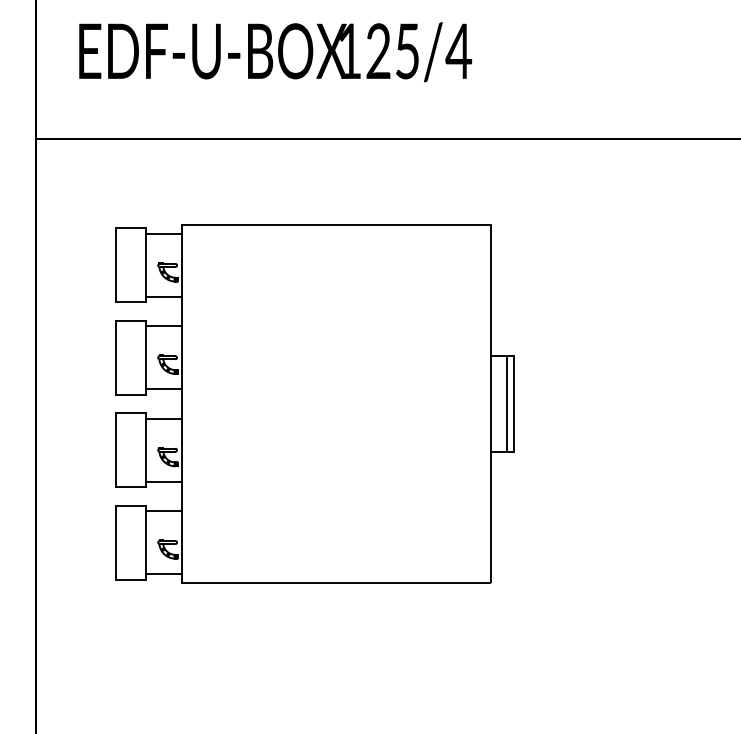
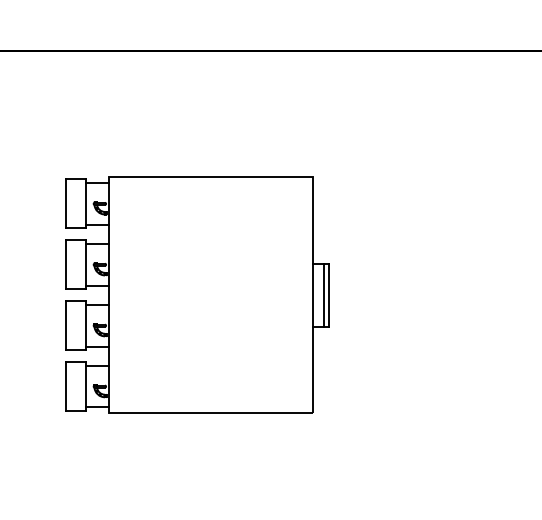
part: (315, 403) -> (197, 294), size x0.71

